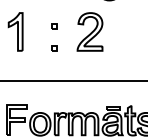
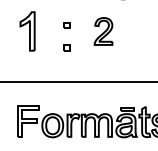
part: (90, 32) -> (103, 31), size x0.7

